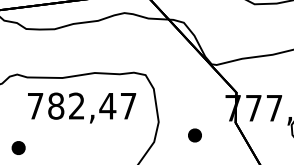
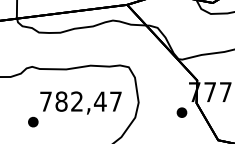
text: (81, 107) -> (80, 102), moved
part: (194, 135) -> (181, 112), moved

